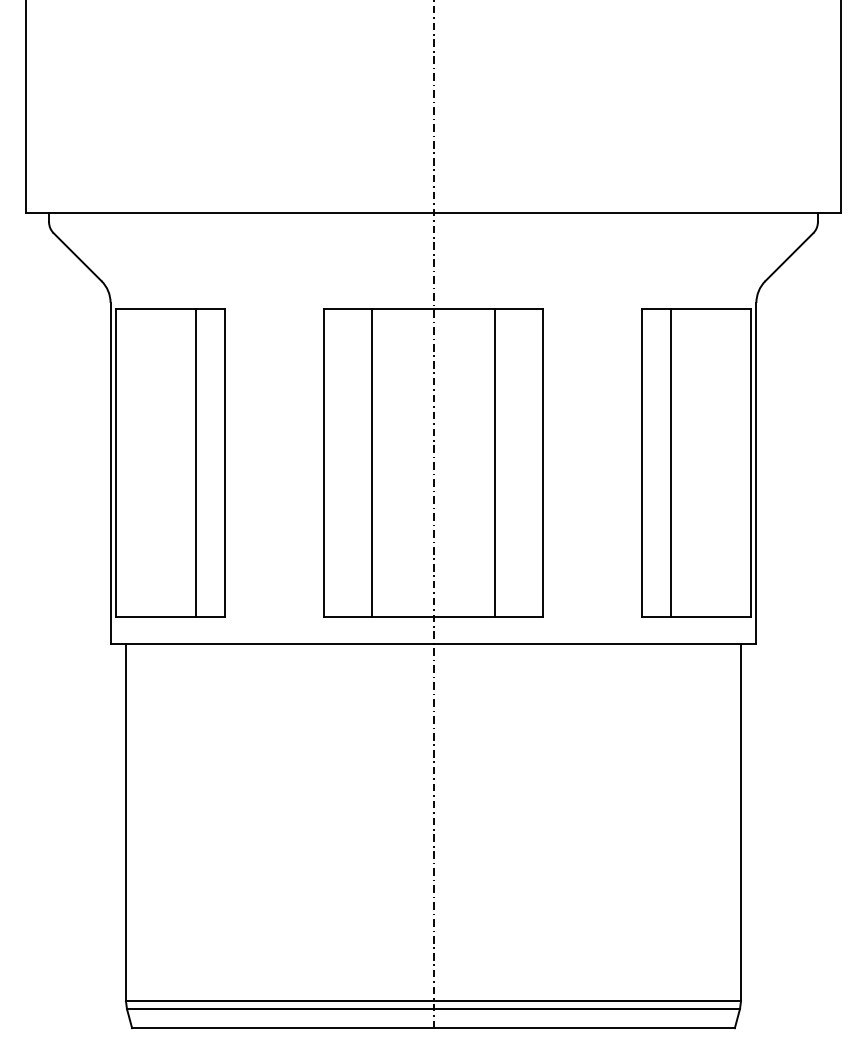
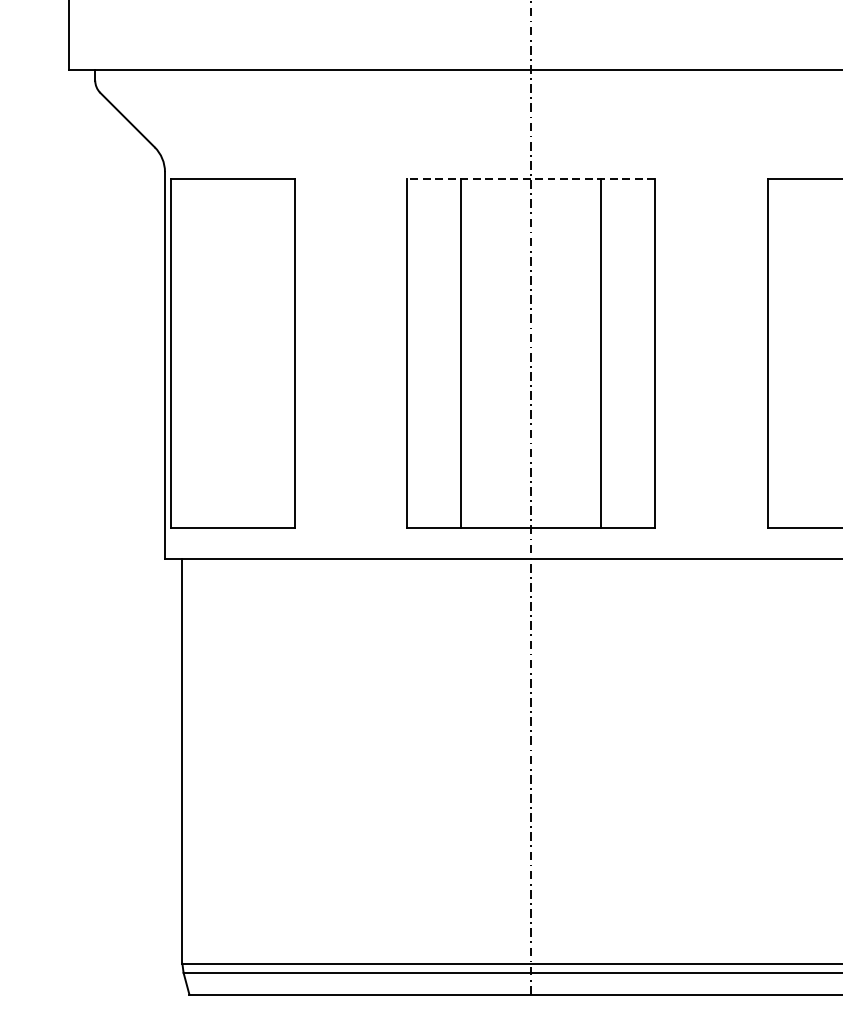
line: (433, 309) -> (531, 179), solid -> dashed
line: (196, 462) -> (262, 353), removed
line: (670, 462) -> (799, 353), removed

